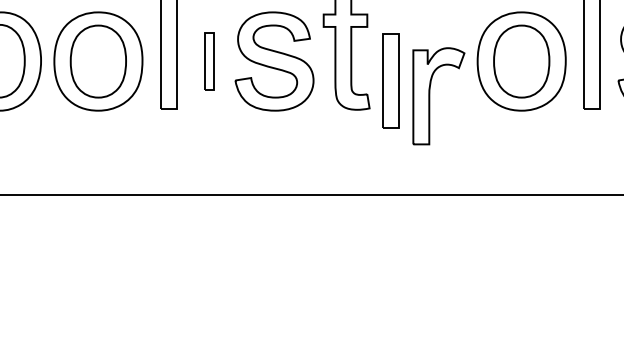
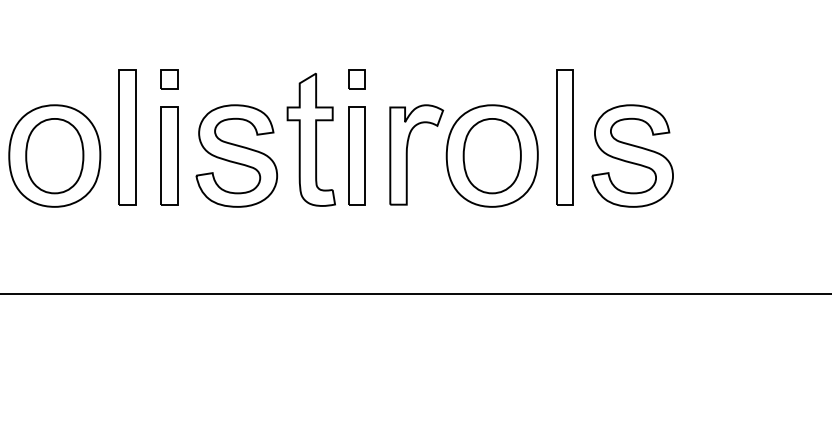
part: (209, 60) -> (169, 155), size x1.67
part: (390, 80) -> (356, 155), moved
part: (429, 95) -> (407, 154), moved

